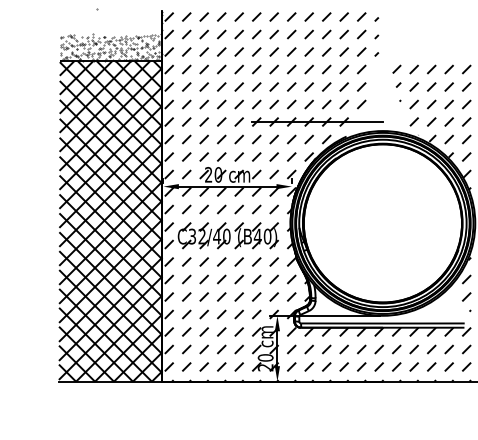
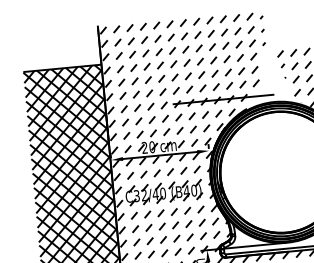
hatch: (111, 35) -> (60, 48), removed

